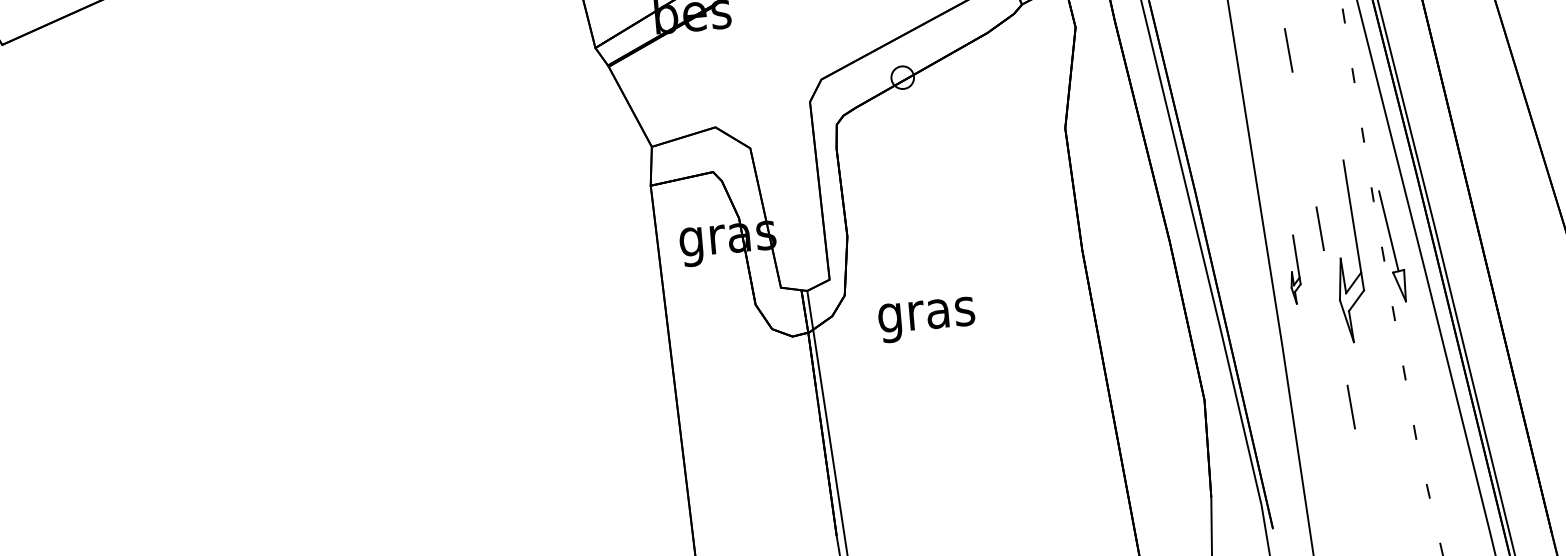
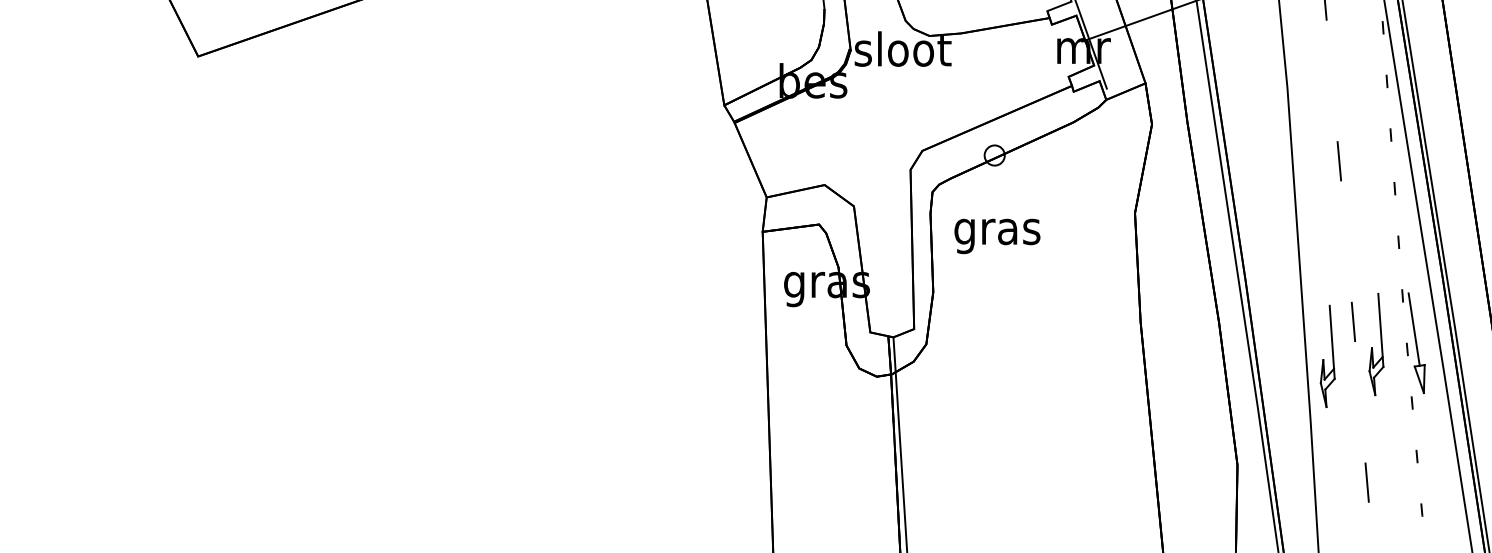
part: (1348, 251) -> (1376, 344), size x0.62
part: (1294, 268) -> (1327, 355), size x1.67
text: (927, 320) -> (997, 236), moved

